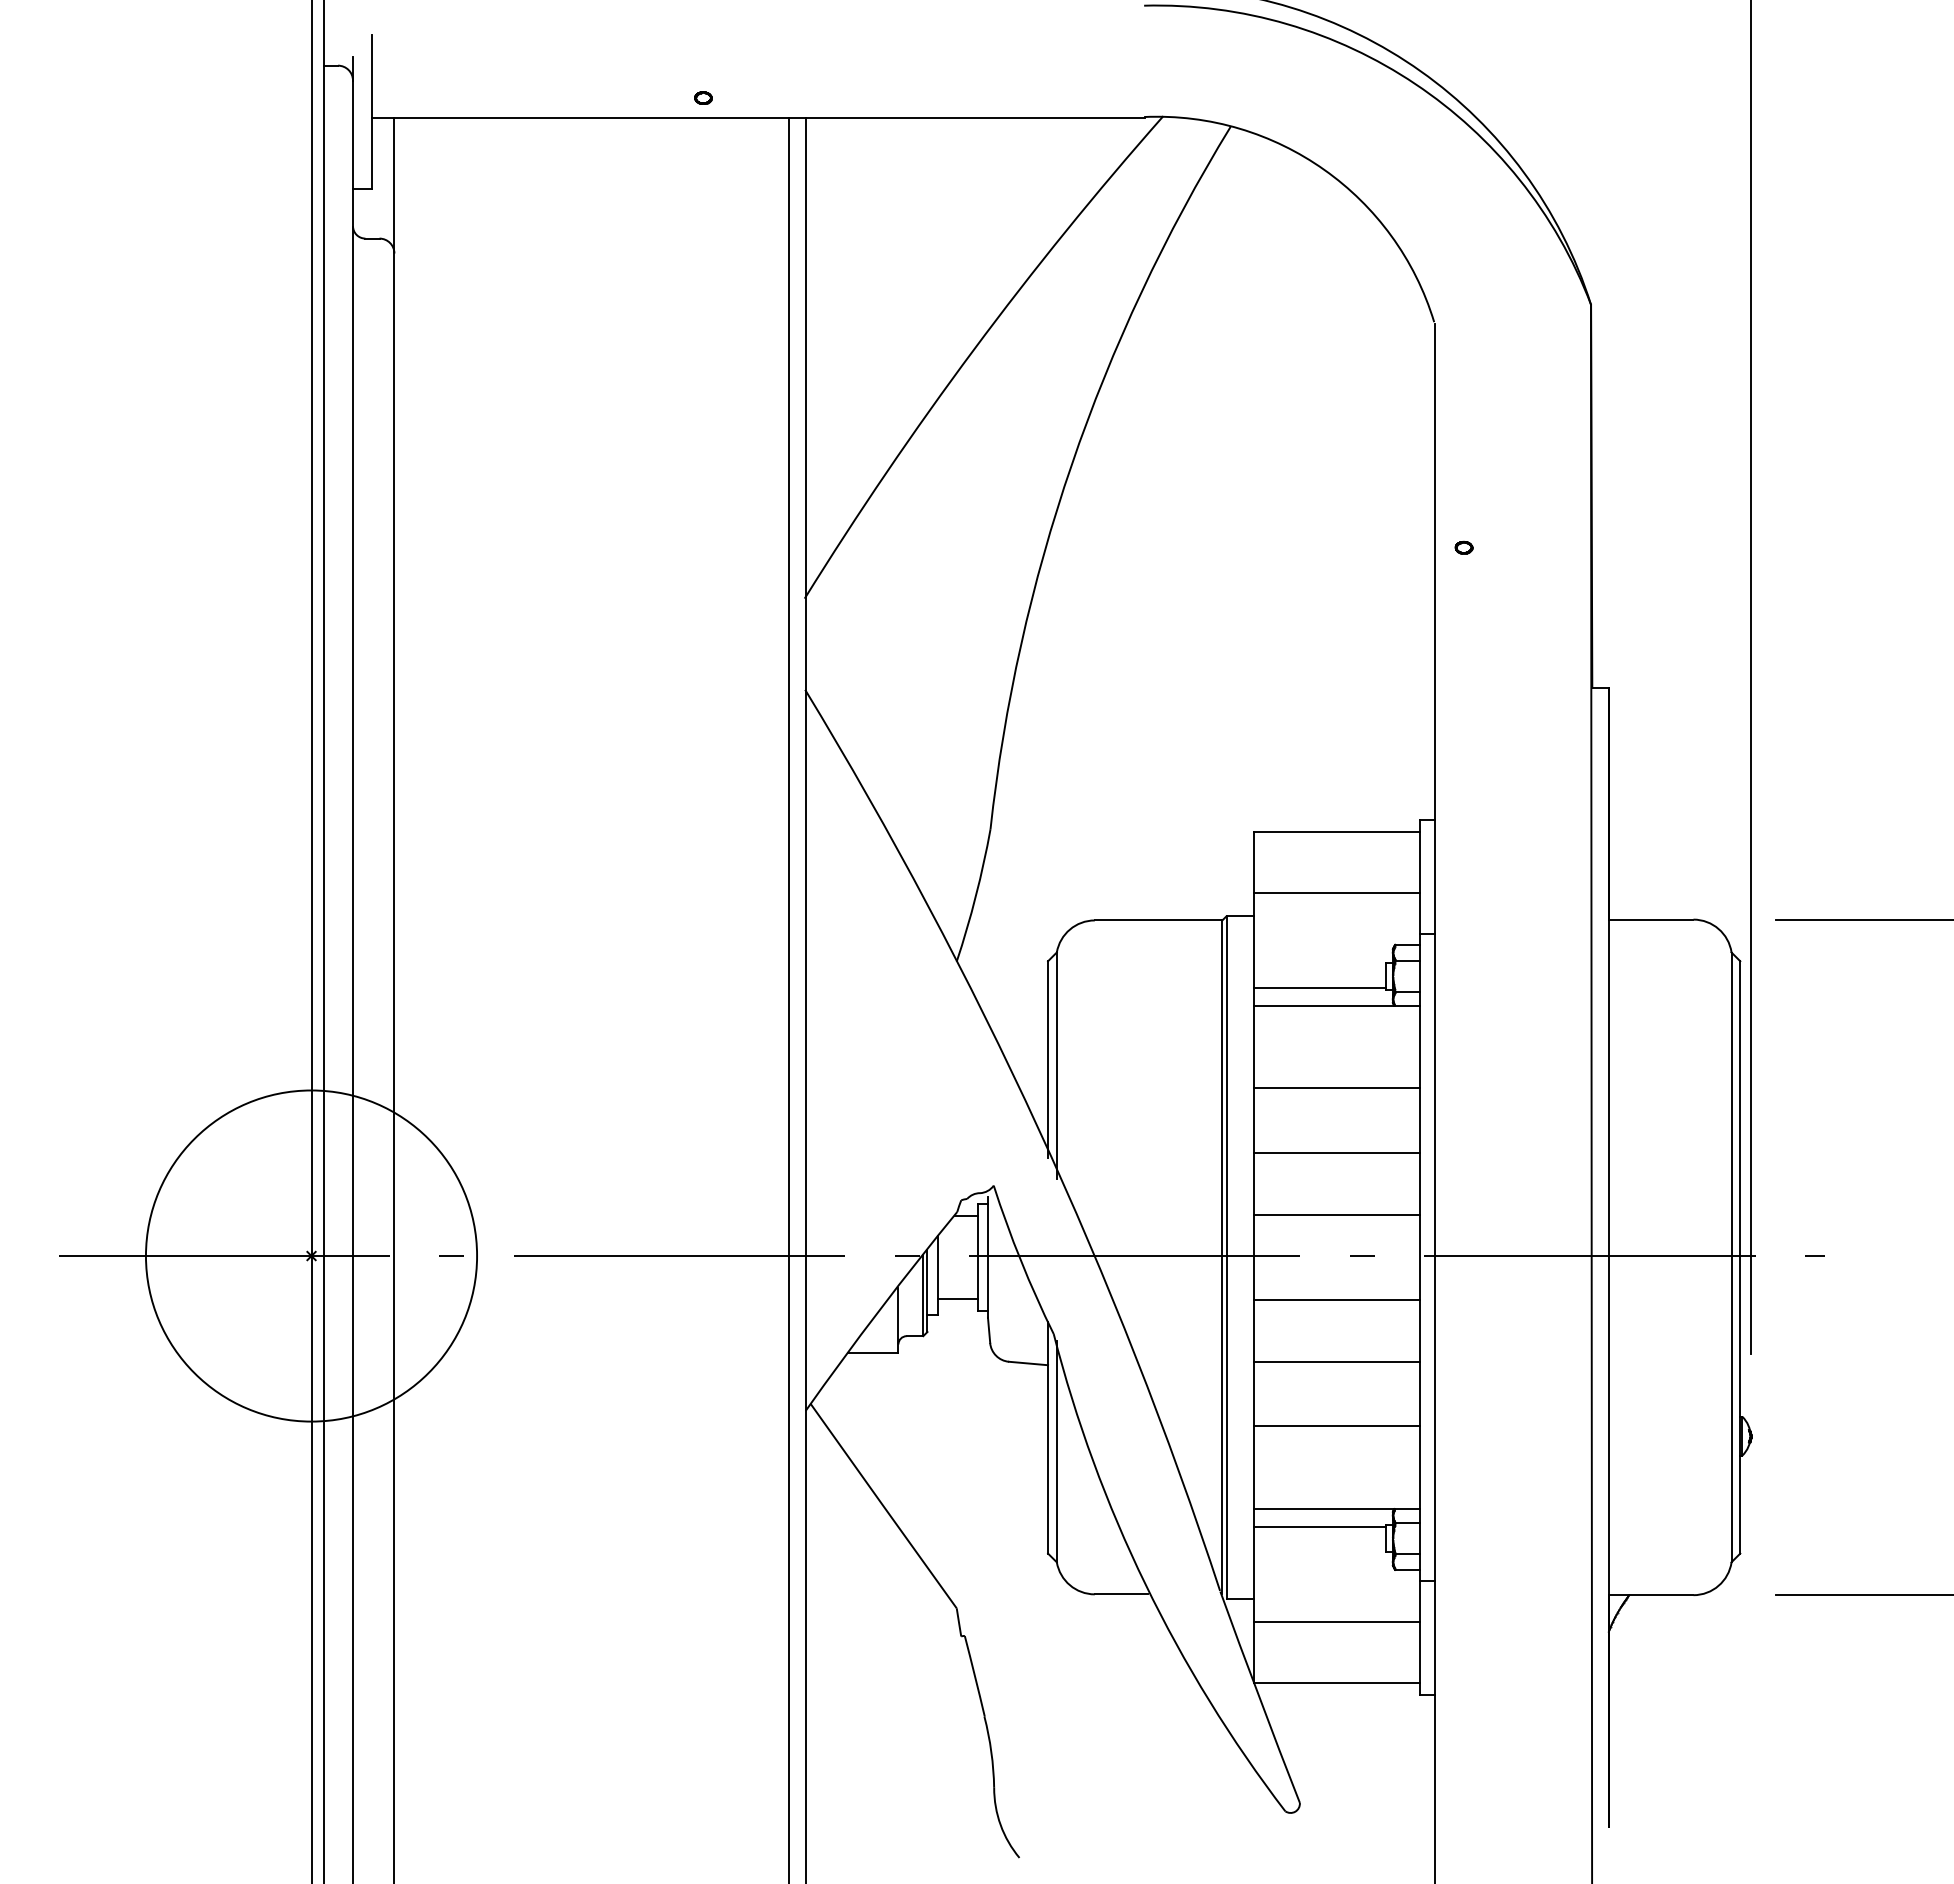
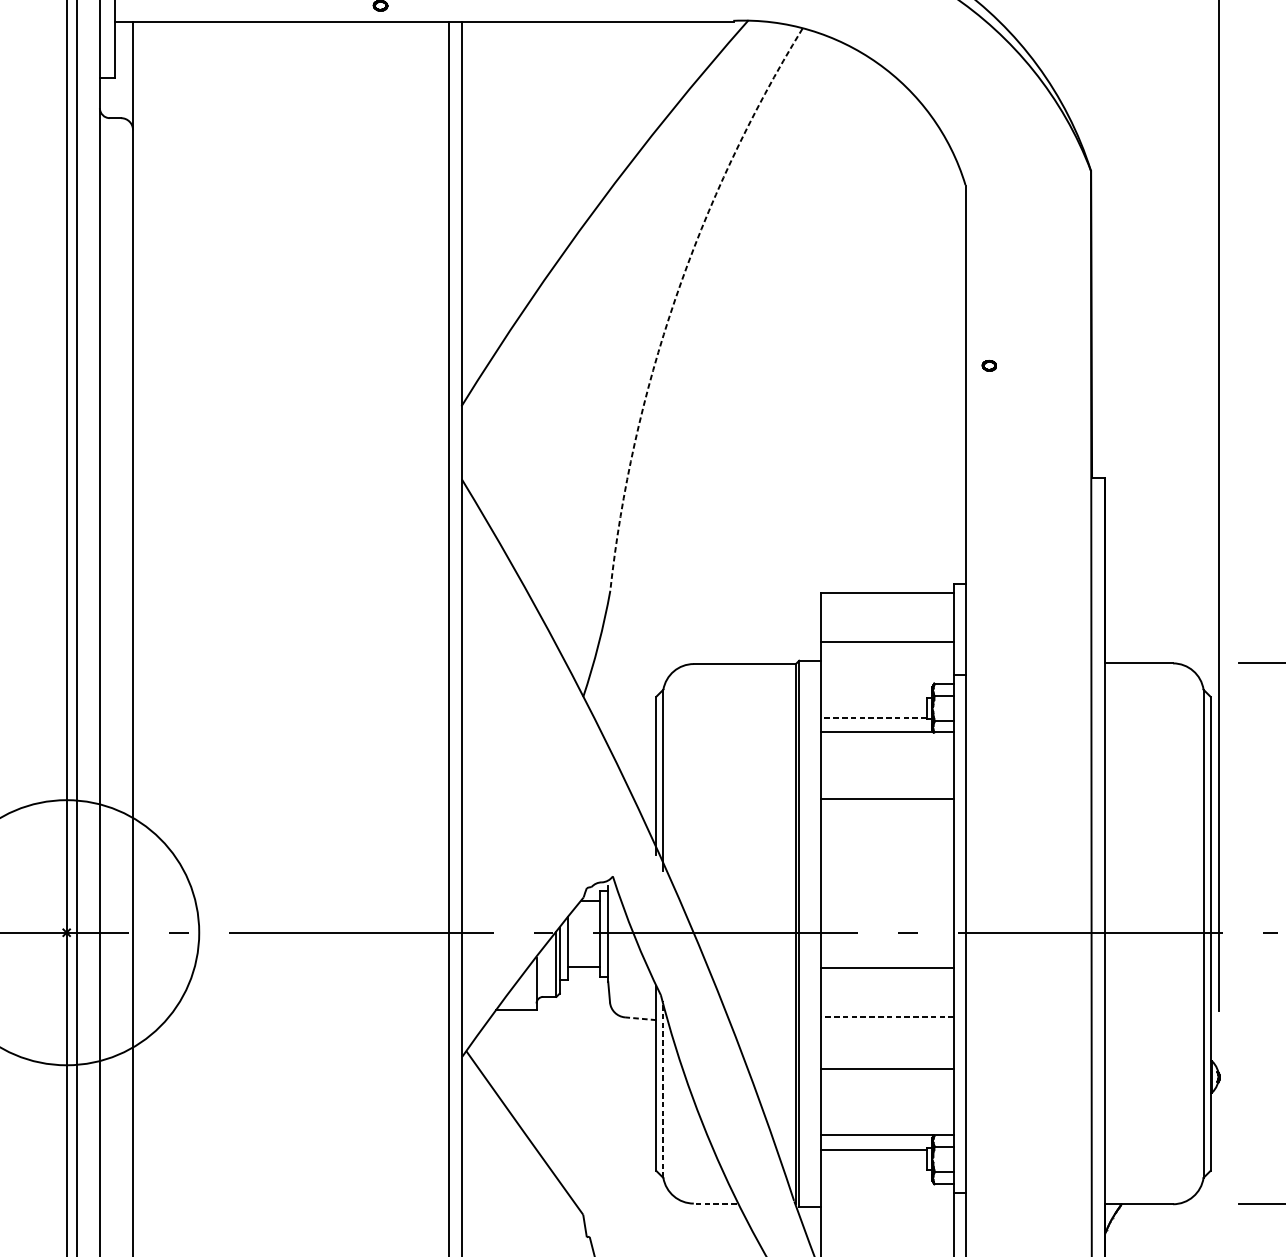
arc: (1071, 464) -> (675, 299), solid -> dashed
line: (1319, 987) -> (873, 717), solid -> dashed
line: (1336, 1153) -> (887, 850), removed
line: (1336, 1214) -> (887, 899), removed
line: (1336, 1361) -> (887, 1017), solid -> dashed
line: (1028, 1363) -> (640, 1018), solid -> dashed
line: (1056, 1451) -> (663, 1089), solid -> dashed
line: (1121, 1594) -> (715, 1203), solid -> dashed
line: (1336, 1622) -> (887, 1226), removed

